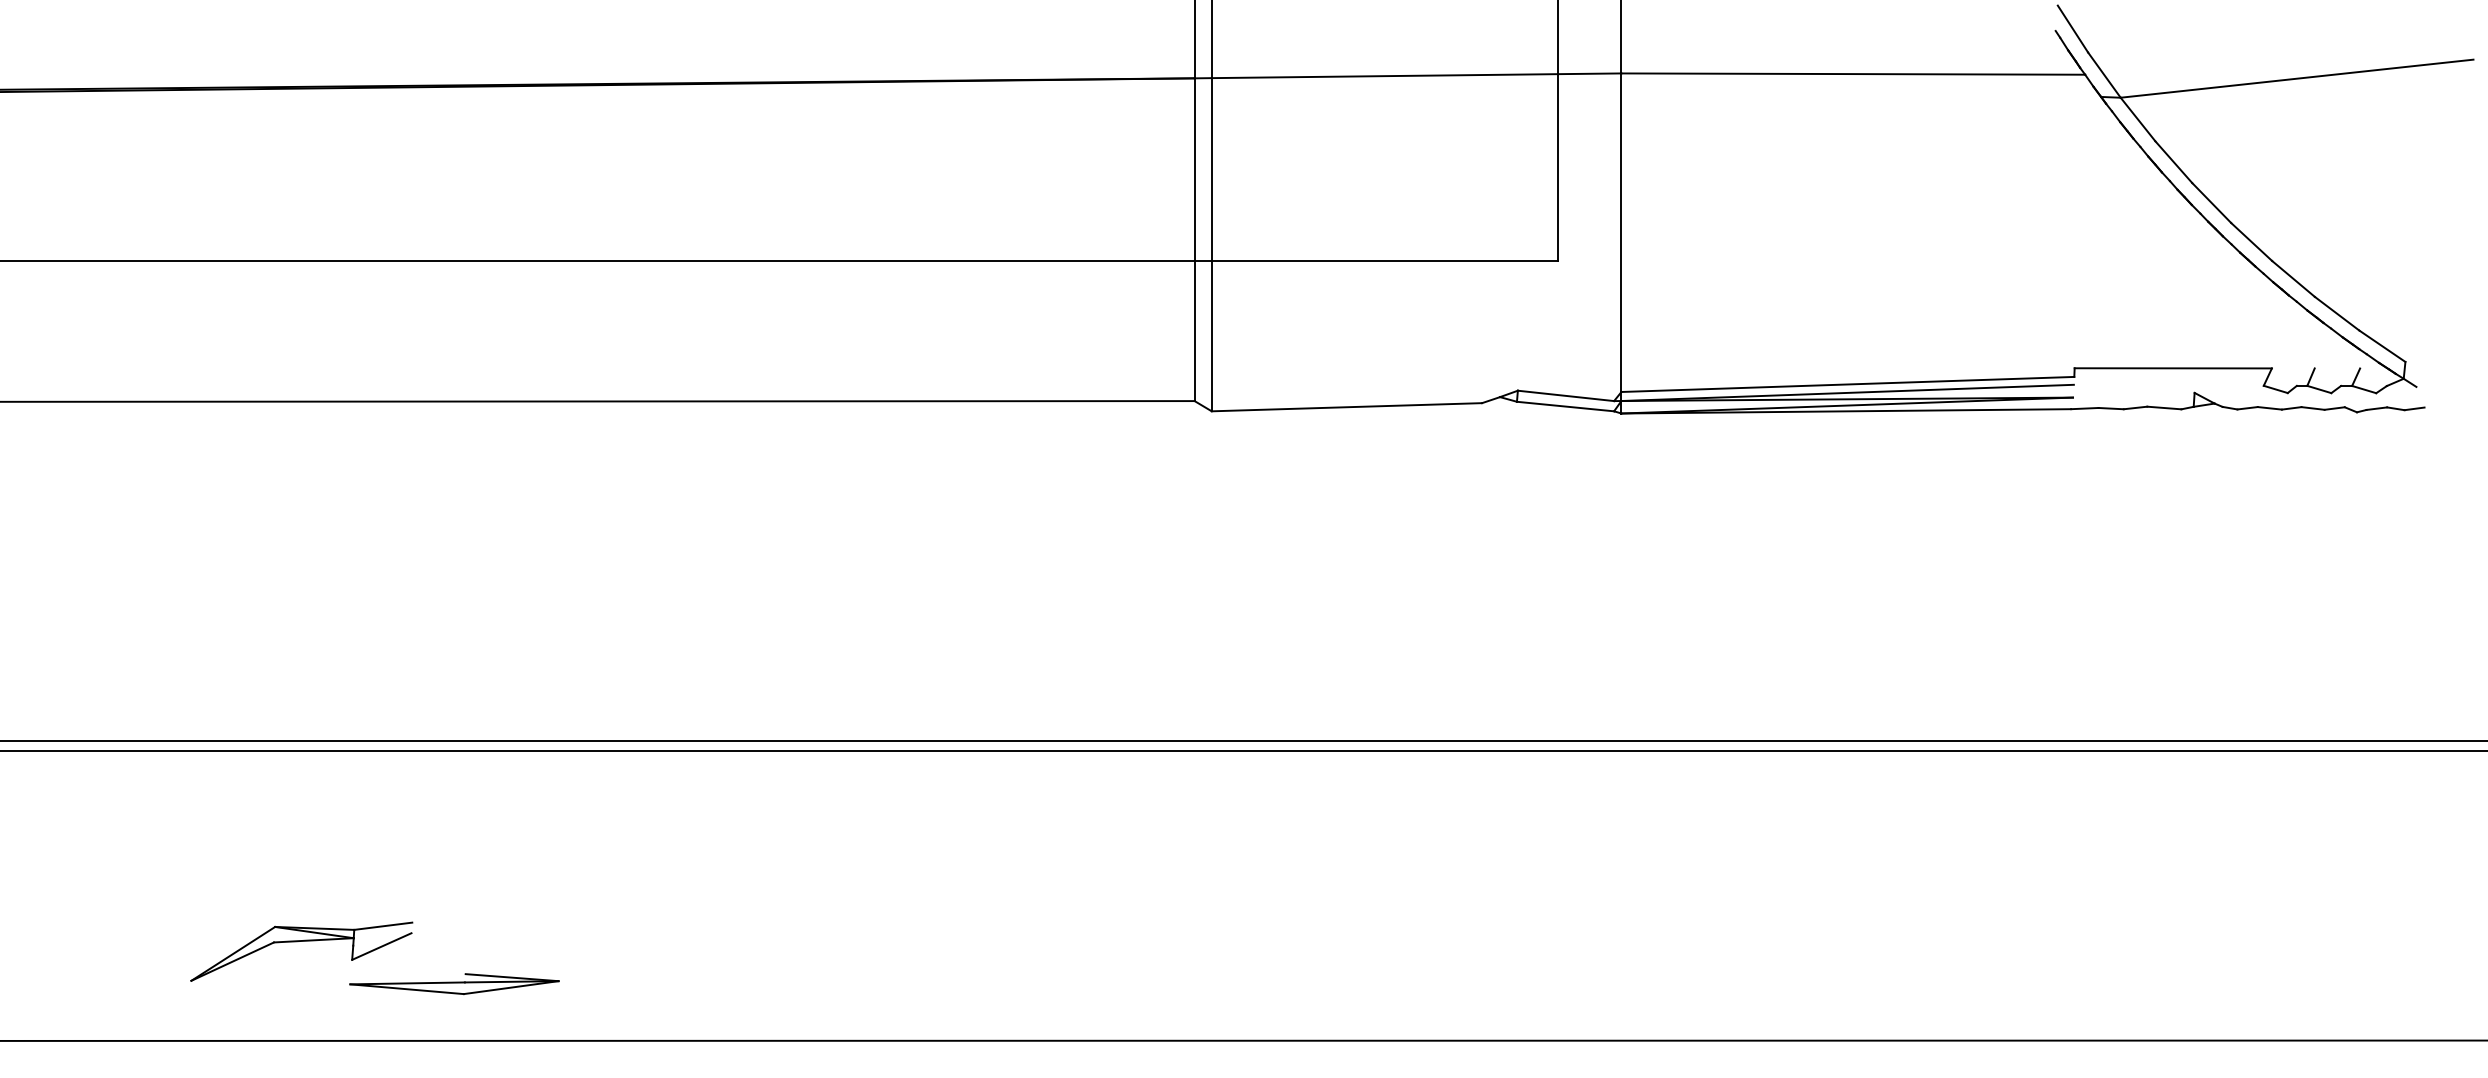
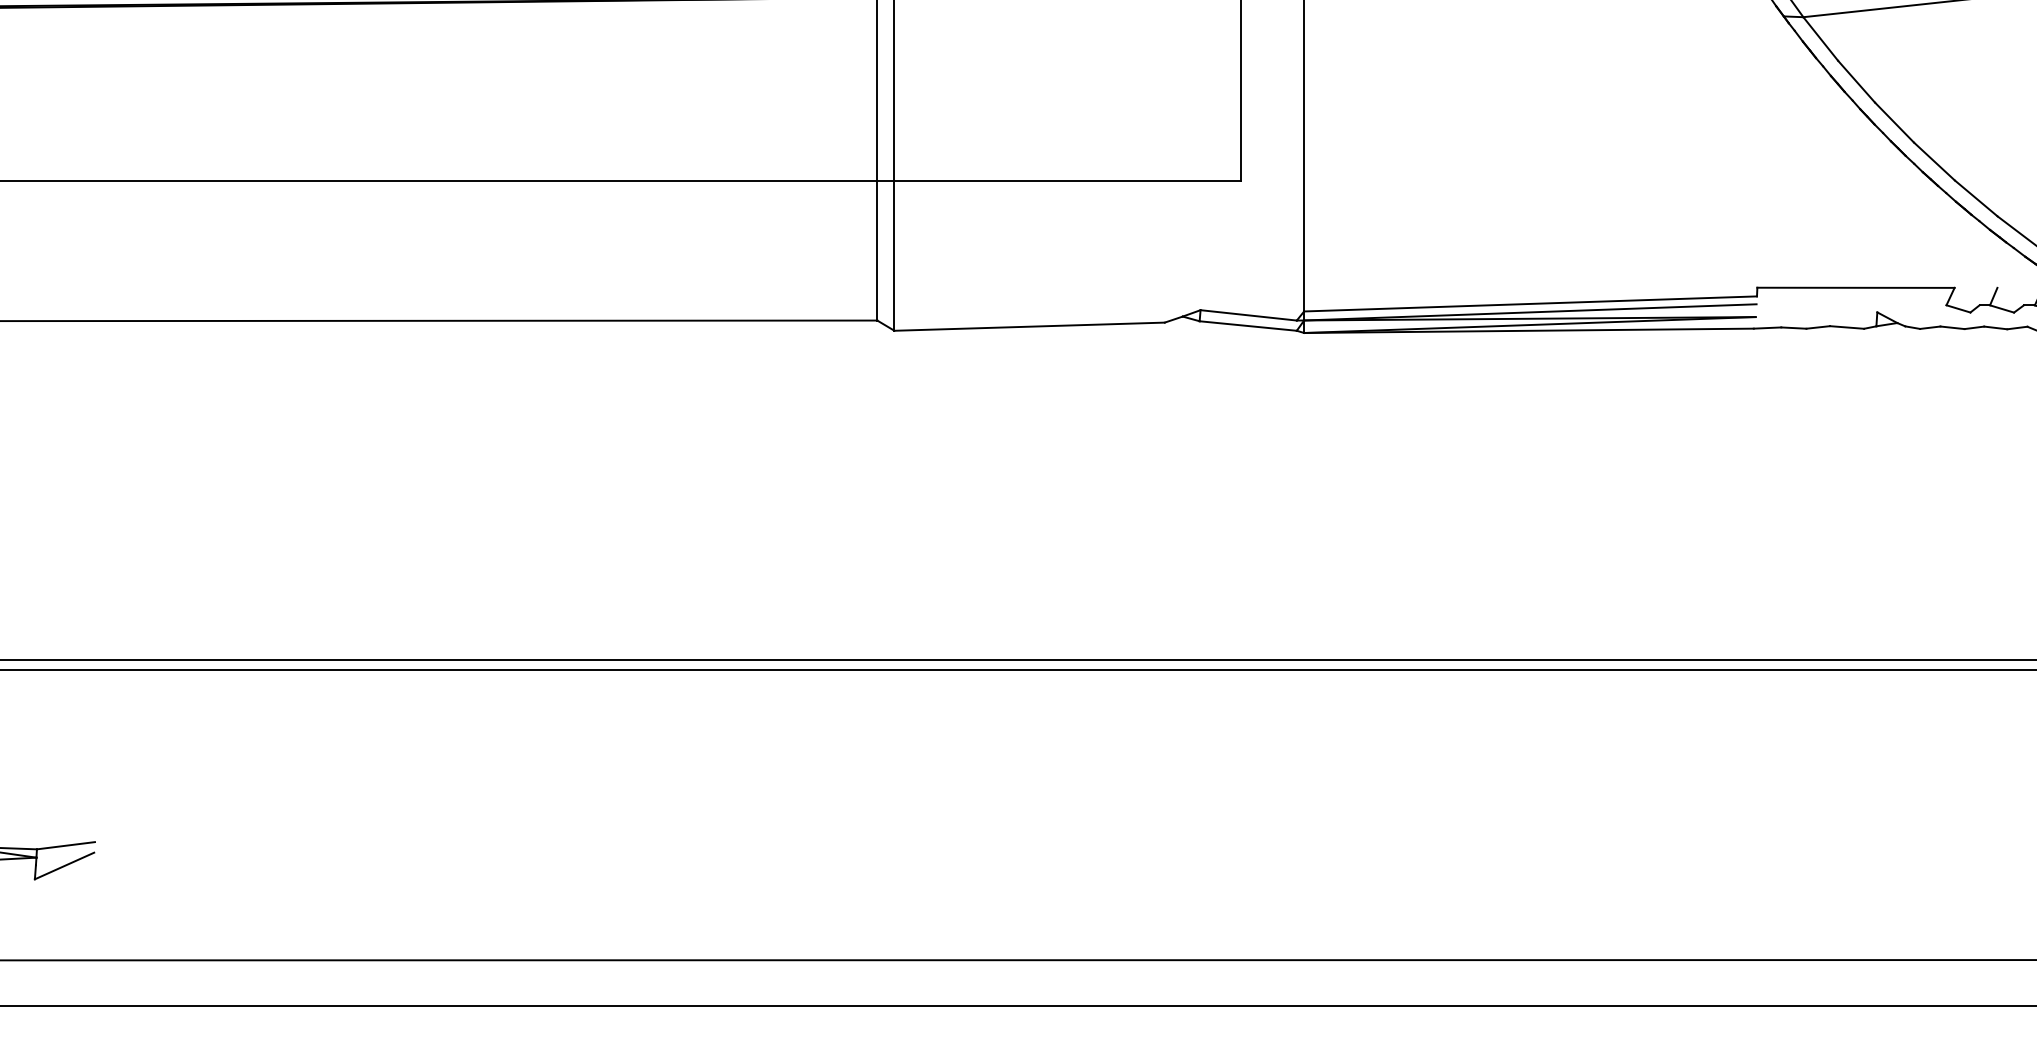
part: (454, 984) -> (137, 903), removed

